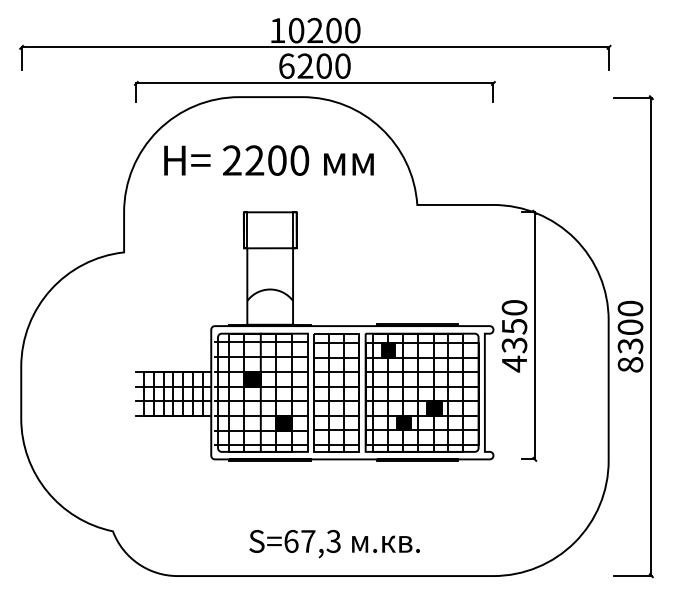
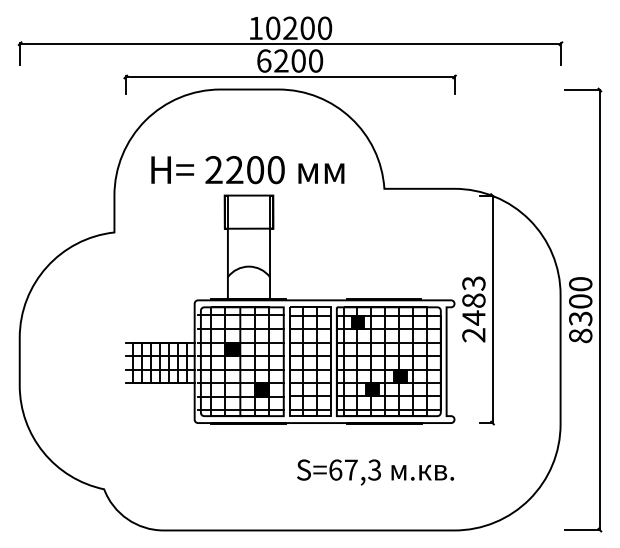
text: (268, 160) -> (247, 169), moved
text: (514, 336) -> (473, 309), 4350 -> 2483
text: (334, 544) -> (375, 472), moved

